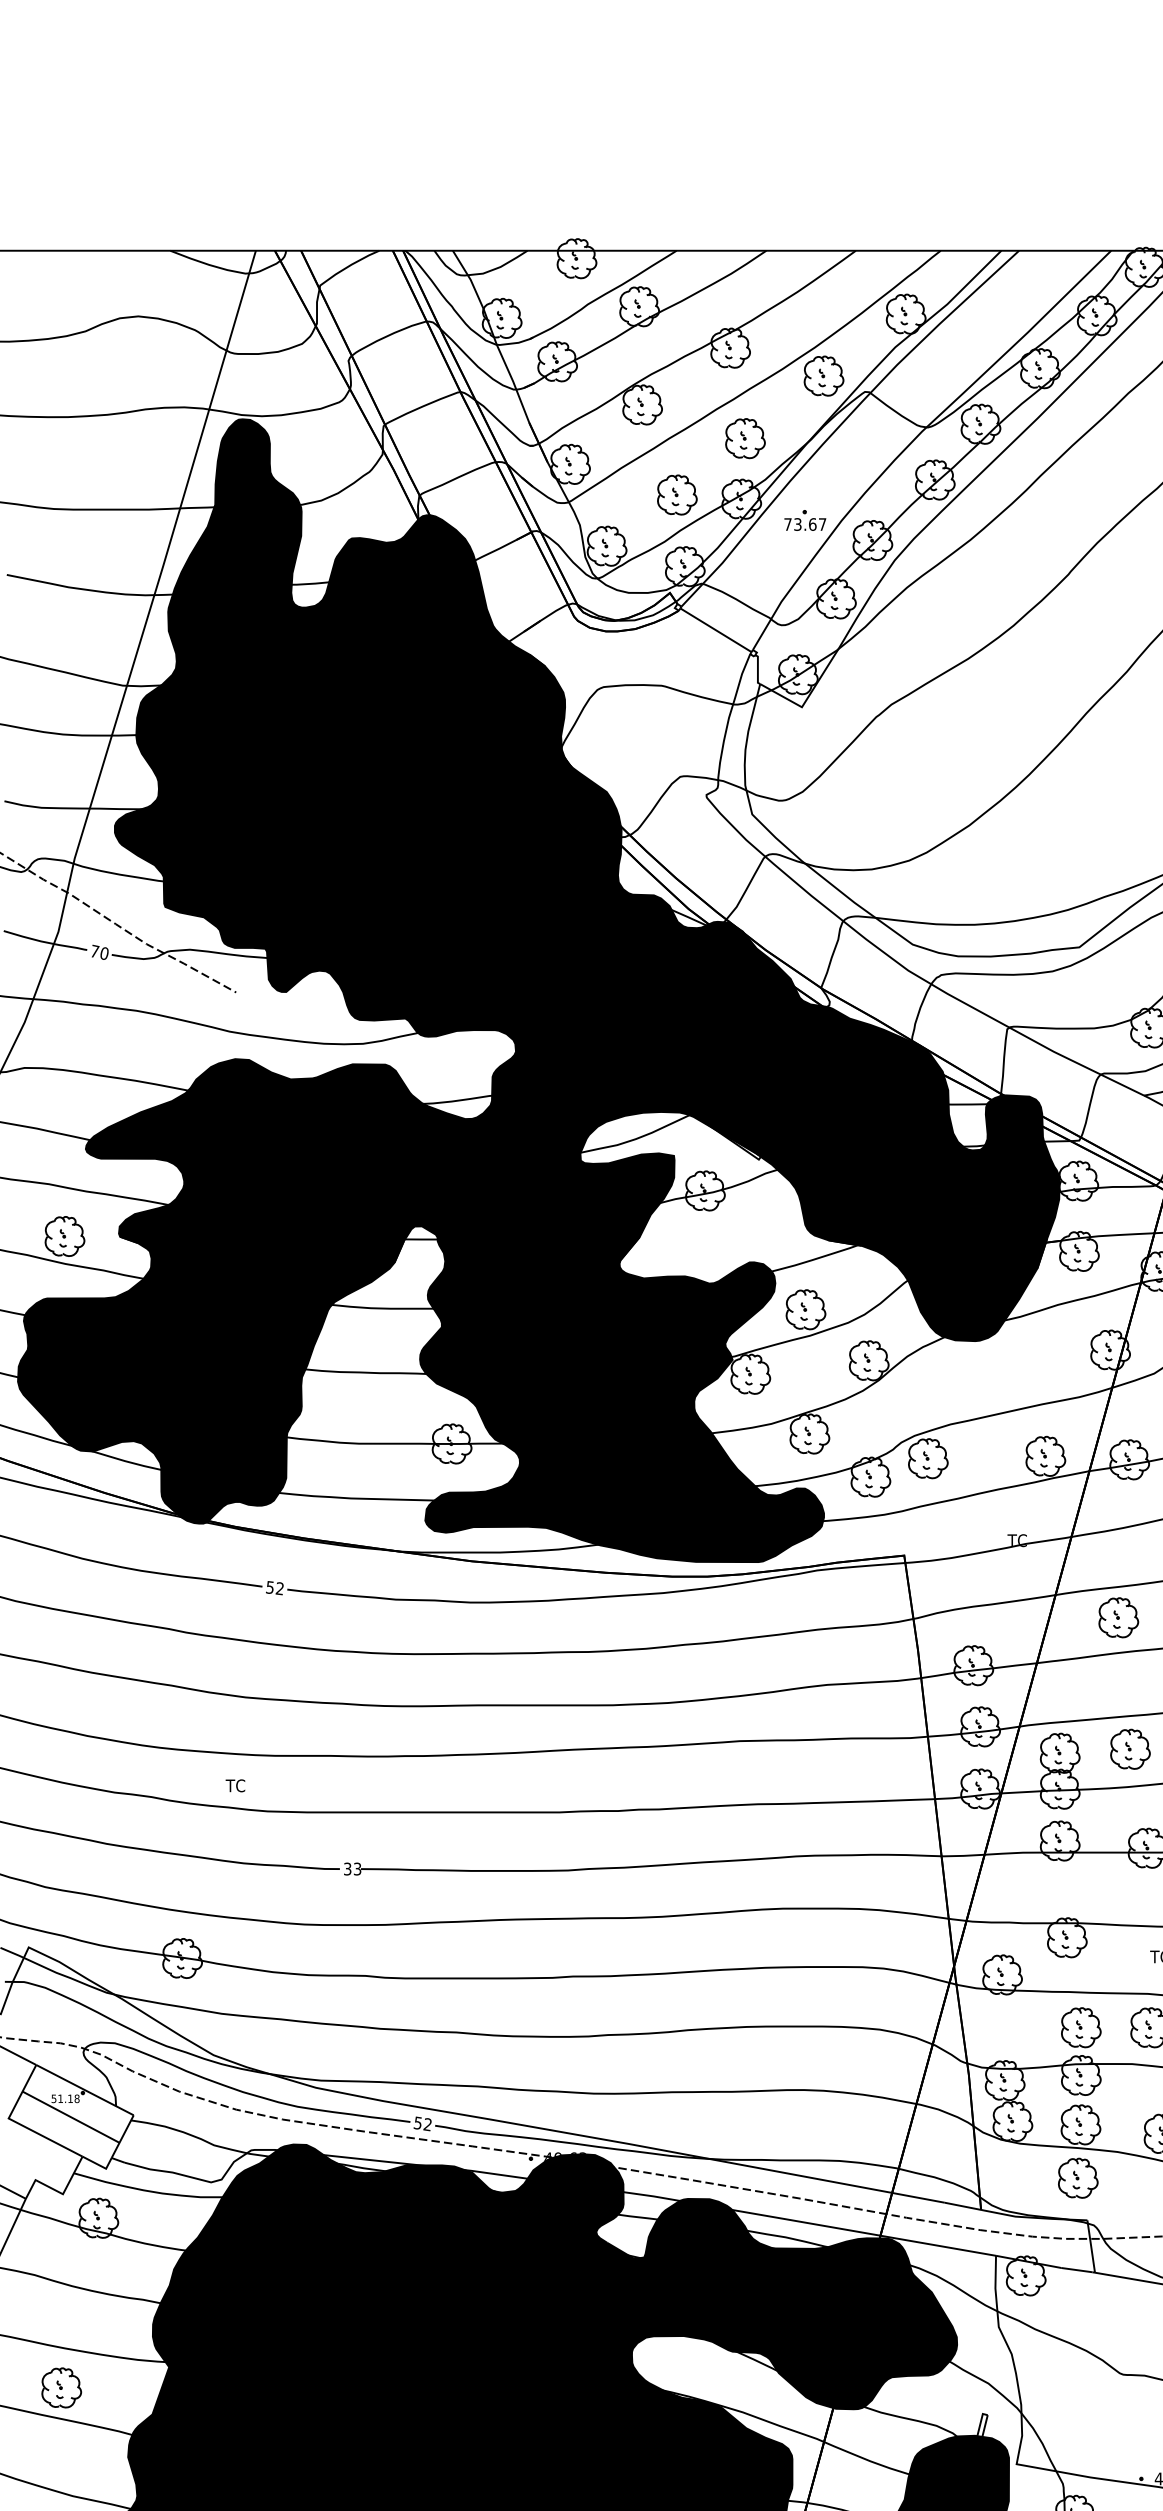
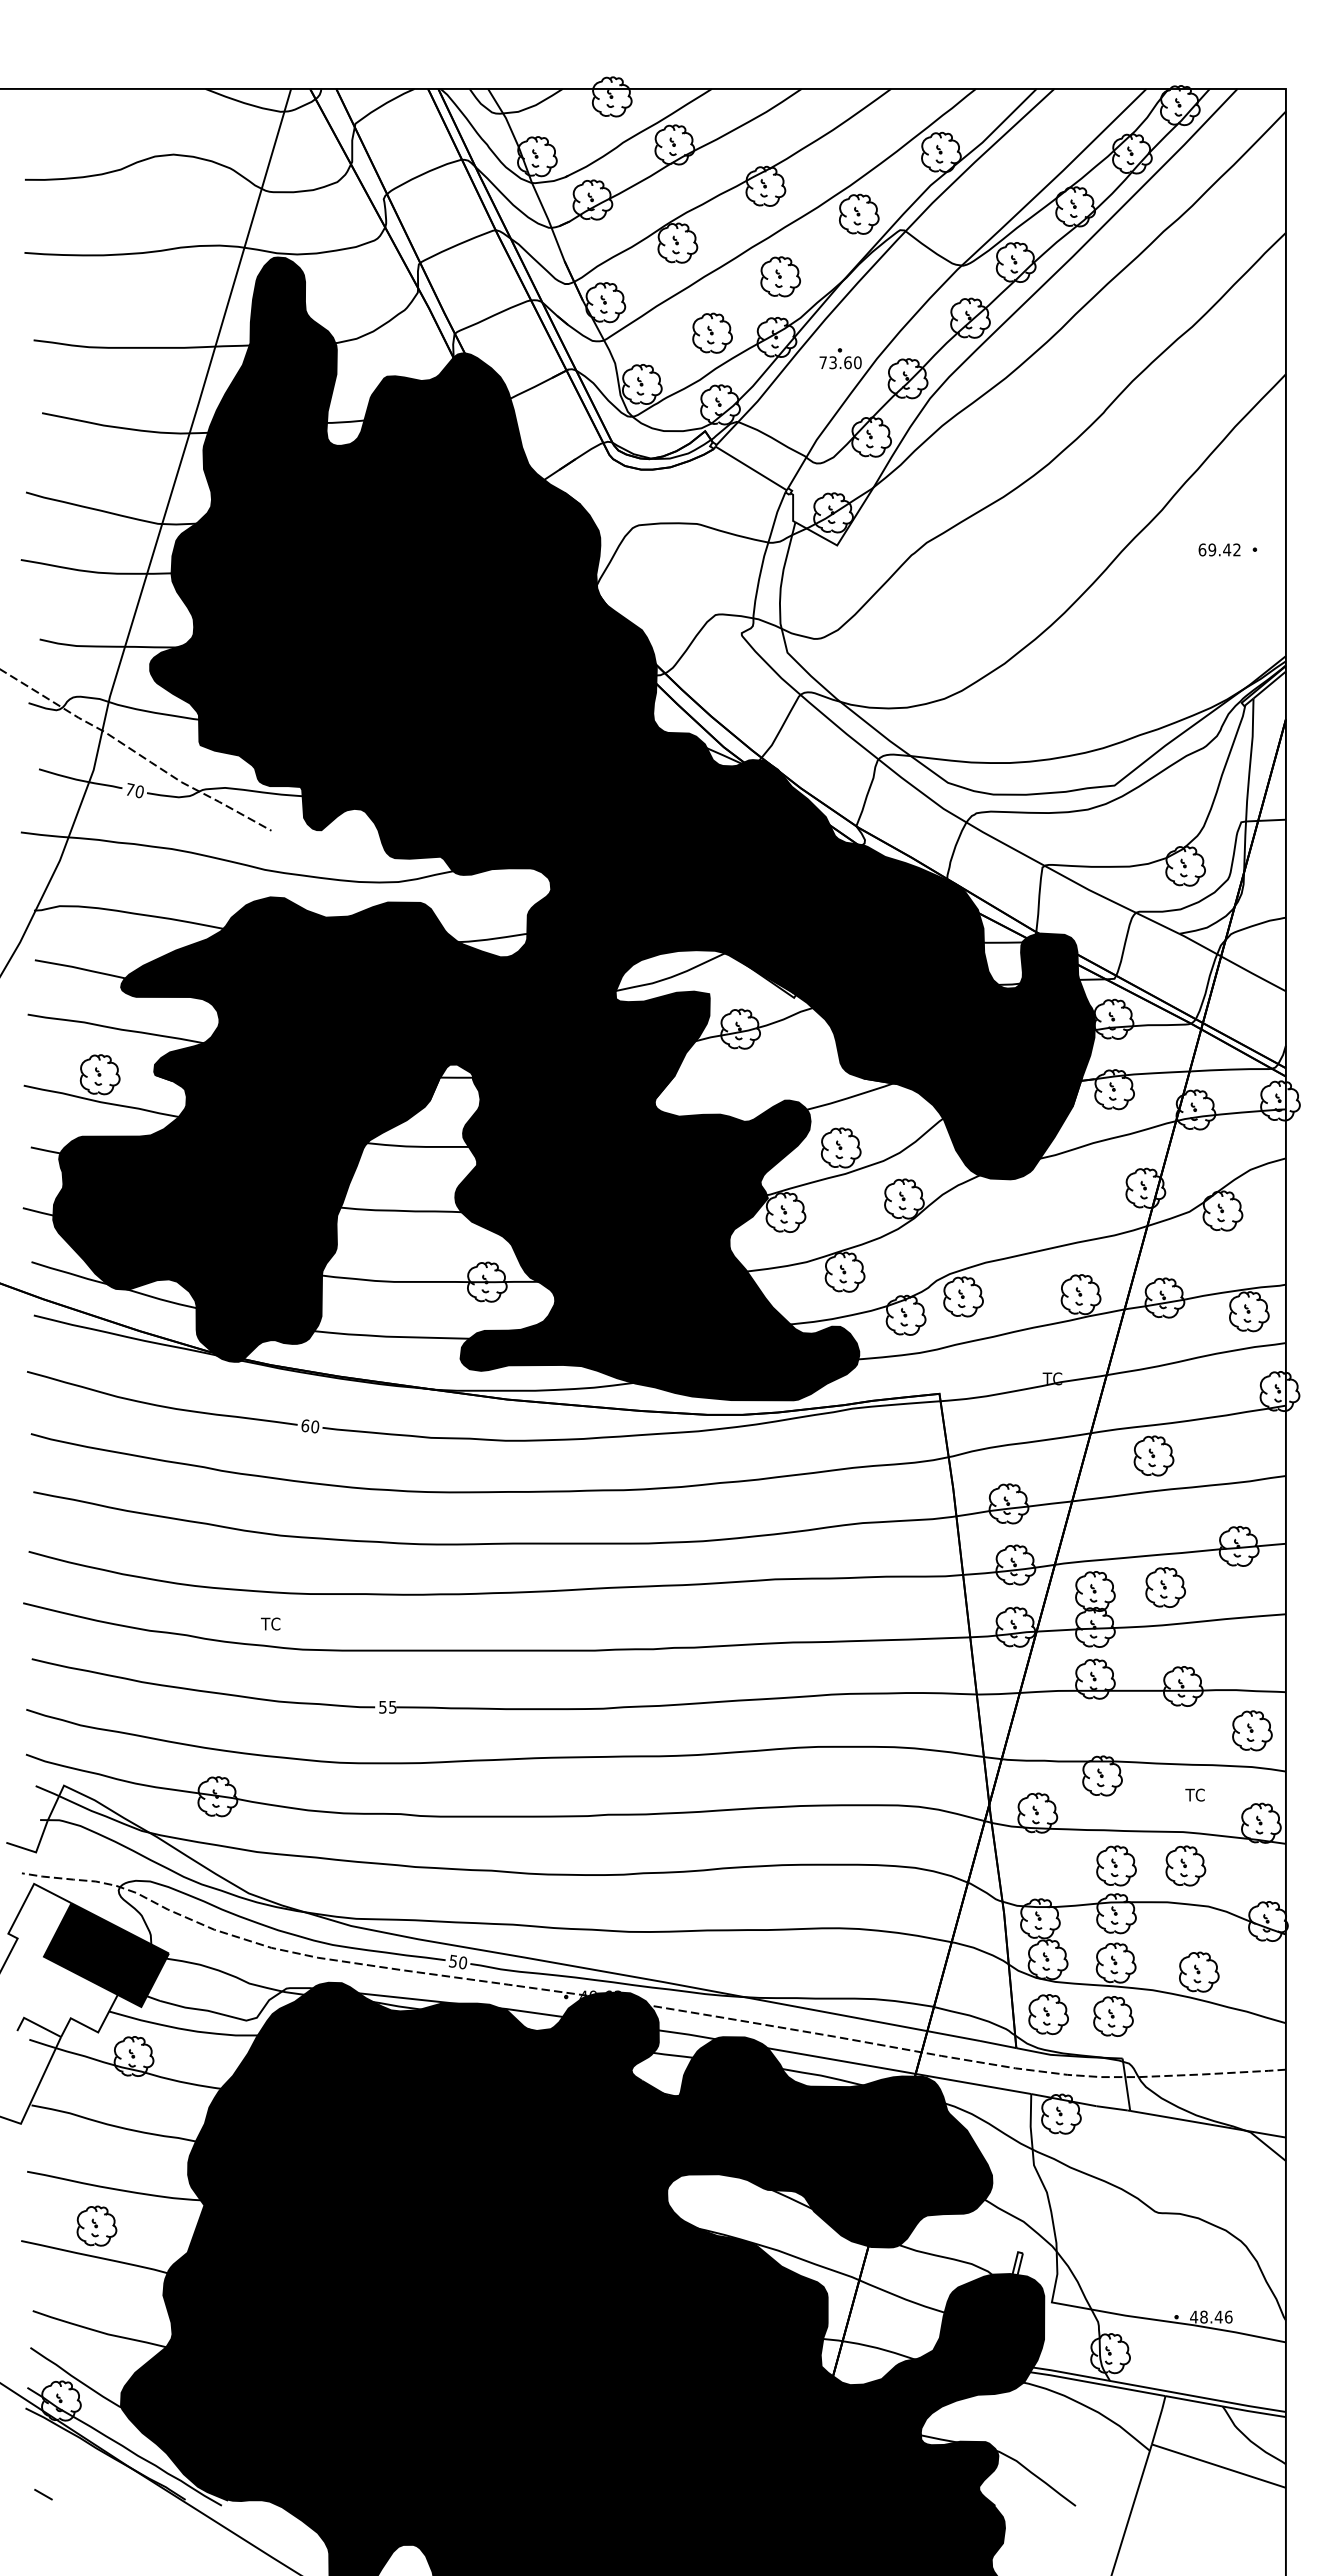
text: (822, 524) -> (857, 362), 73.67 -> 73.60
text: (275, 1588) -> (310, 1426), 52 -> 60
text: (352, 1868) -> (387, 1706), 33 -> 55
fill: (70, 2117) -> (105, 1955), added
text: (427, 2124) -> (462, 1962), 52 -> 50
part: (1013, 2176) -> (1048, 2014), added

